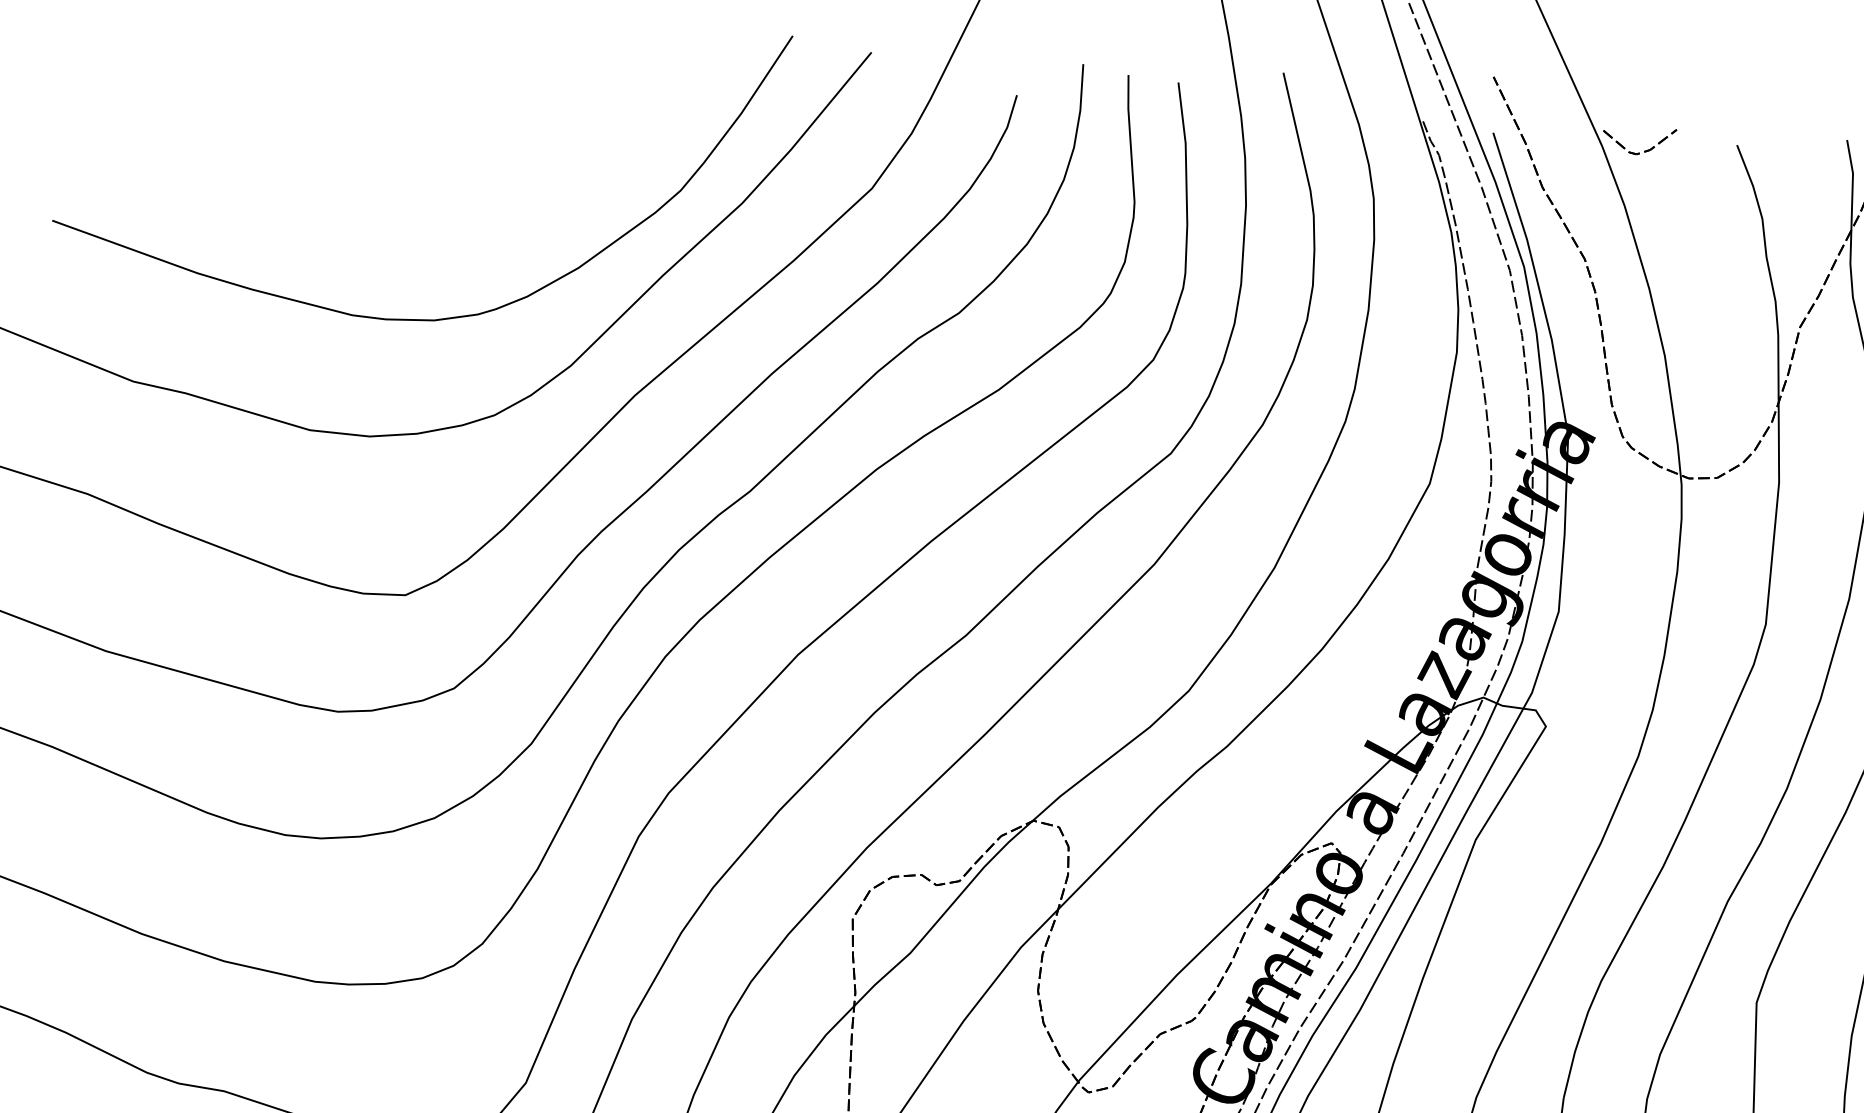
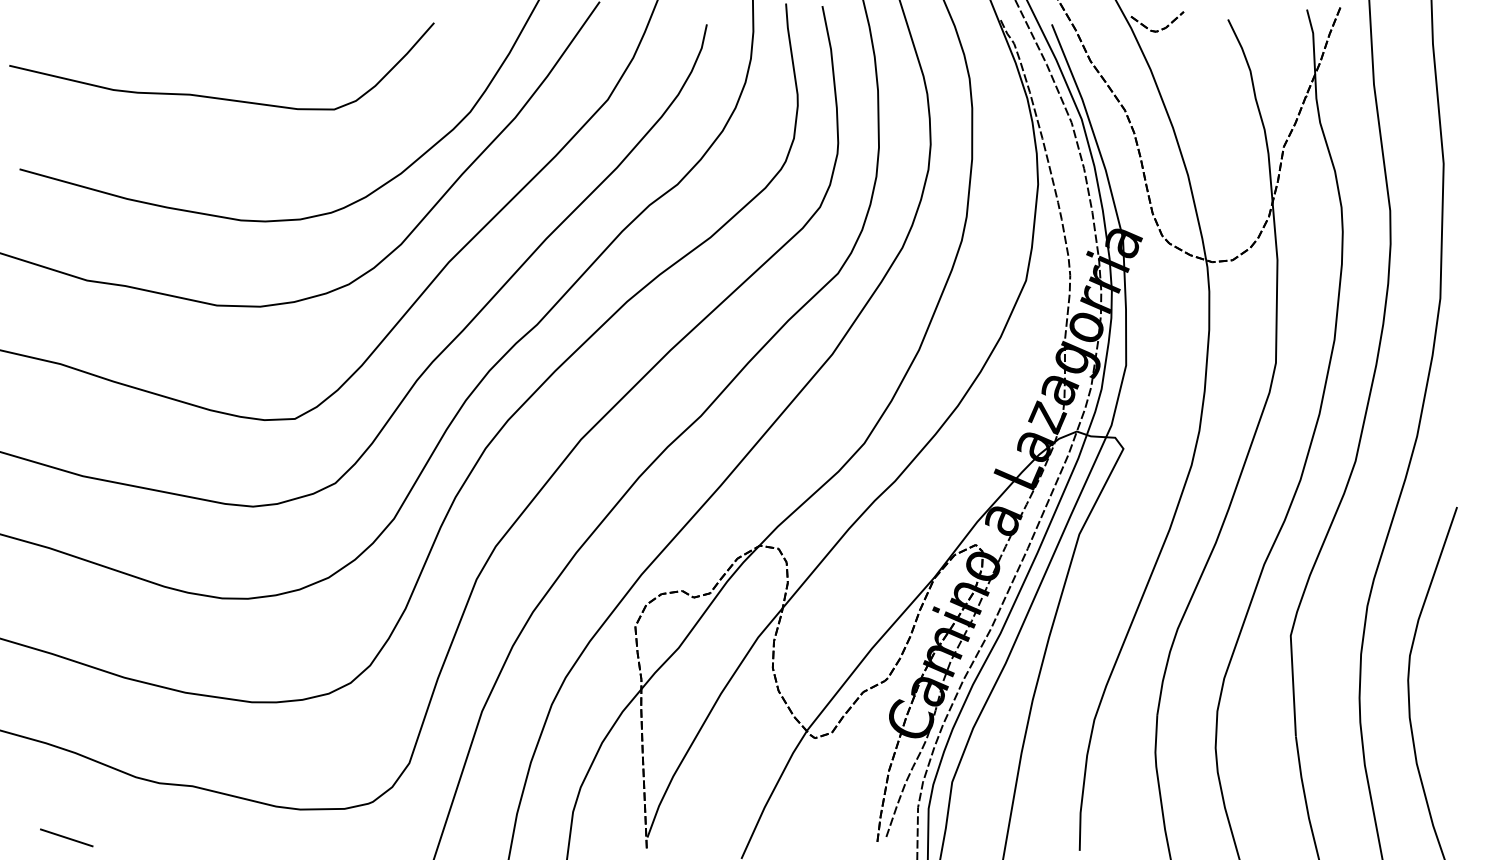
curve: (337, 143) -> (220, 97), added

